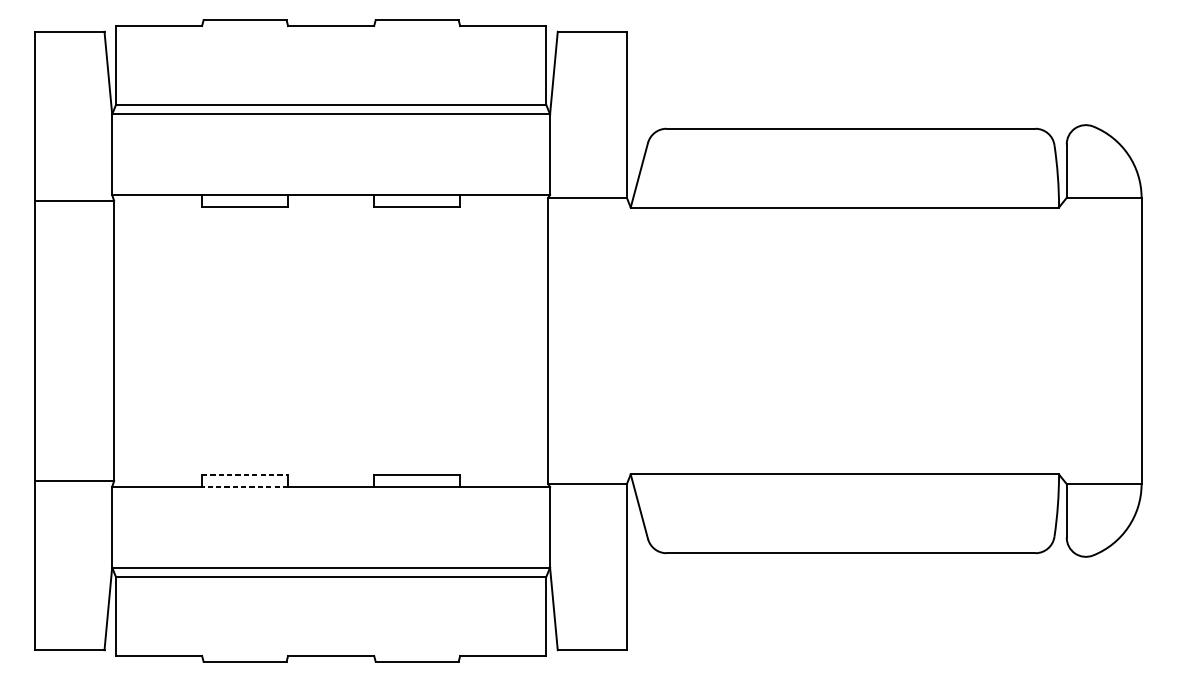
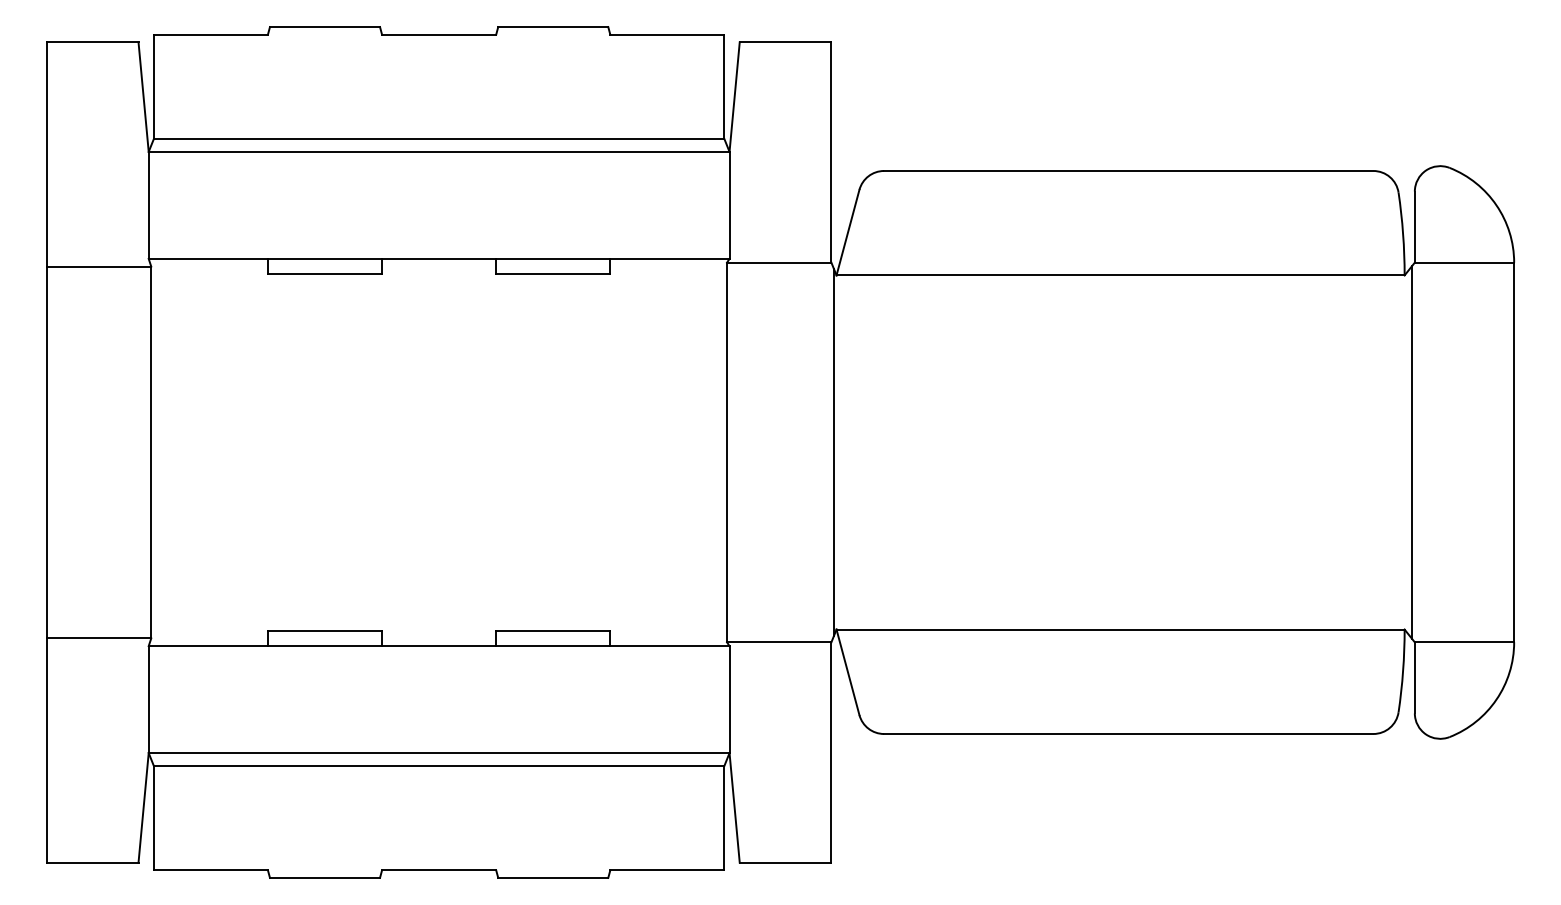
line: (628, 341) -> (833, 452), added
line: (1064, 341) -> (1412, 452), added
line: (245, 475) -> (325, 630), dashed -> solid
line: (244, 487) -> (324, 646), dashed -> solid

